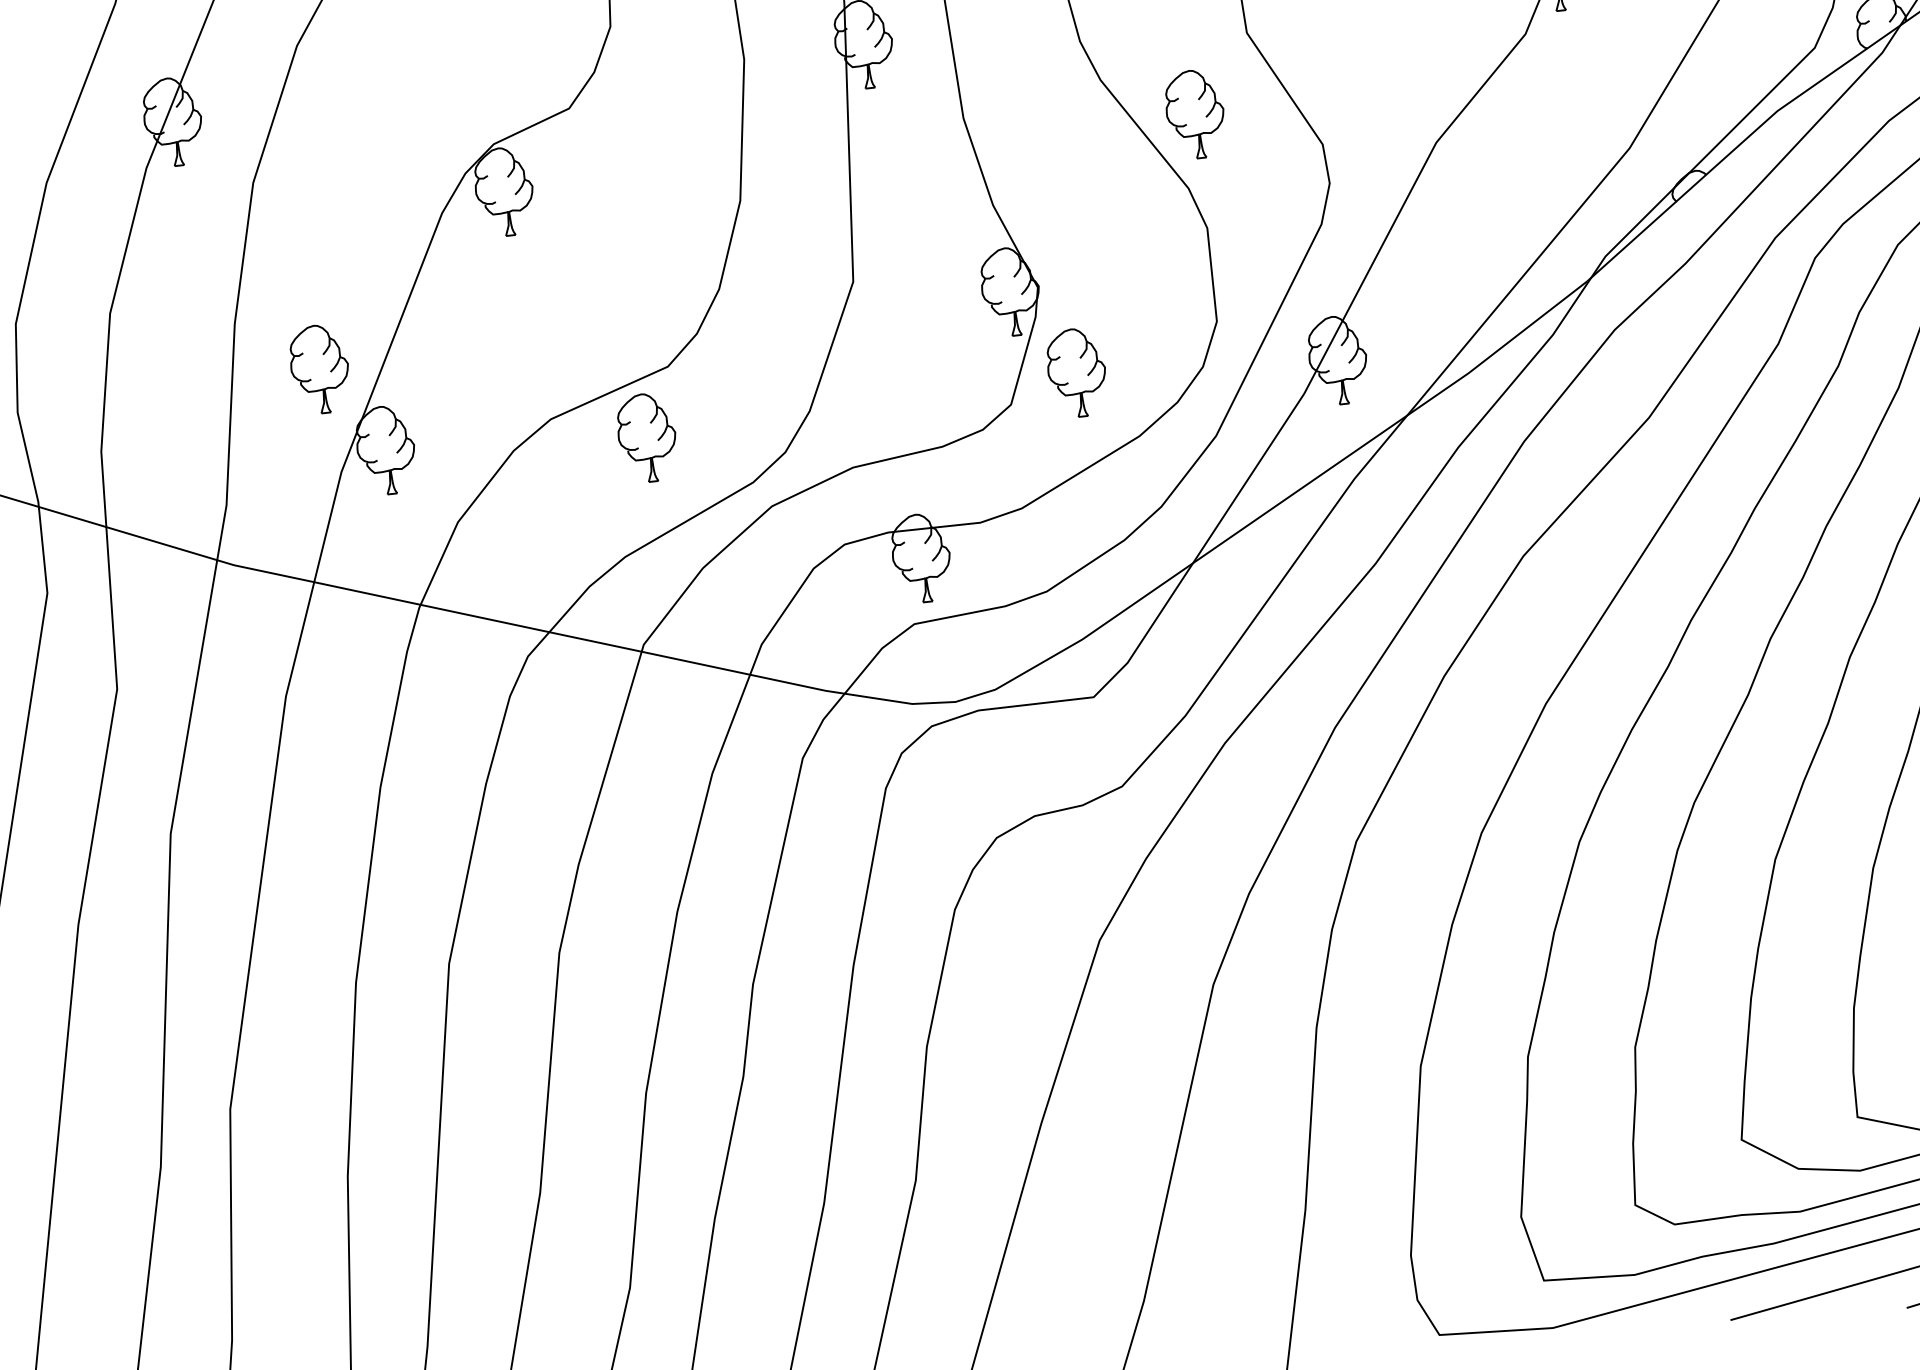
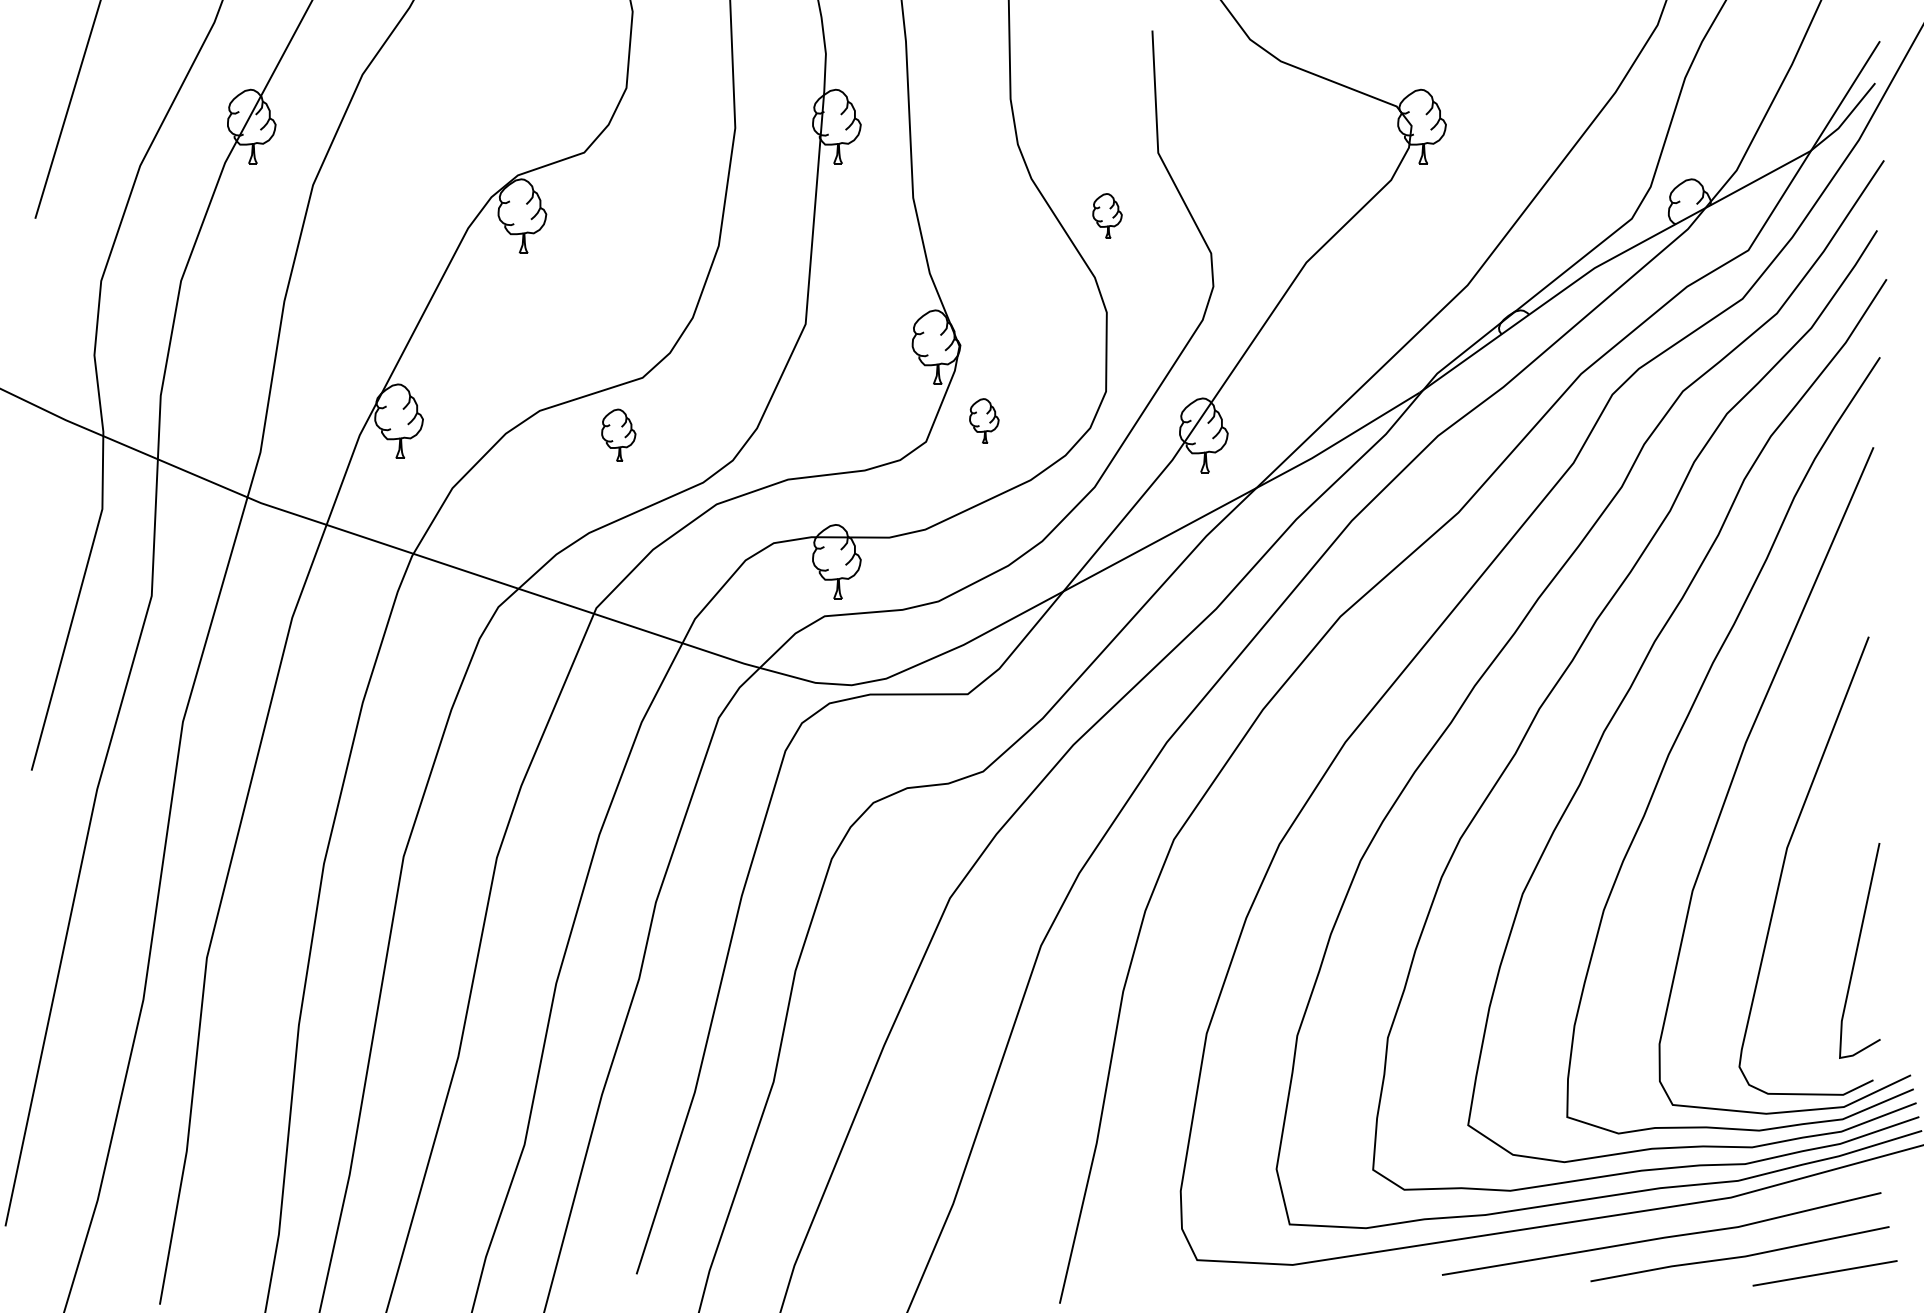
part: (1195, 113) -> (1107, 215), size x0.6
part: (319, 368) -> (351, 346), removed
part: (1077, 371) -> (984, 420), size x0.6
part: (647, 437) -> (618, 435), size x0.7

